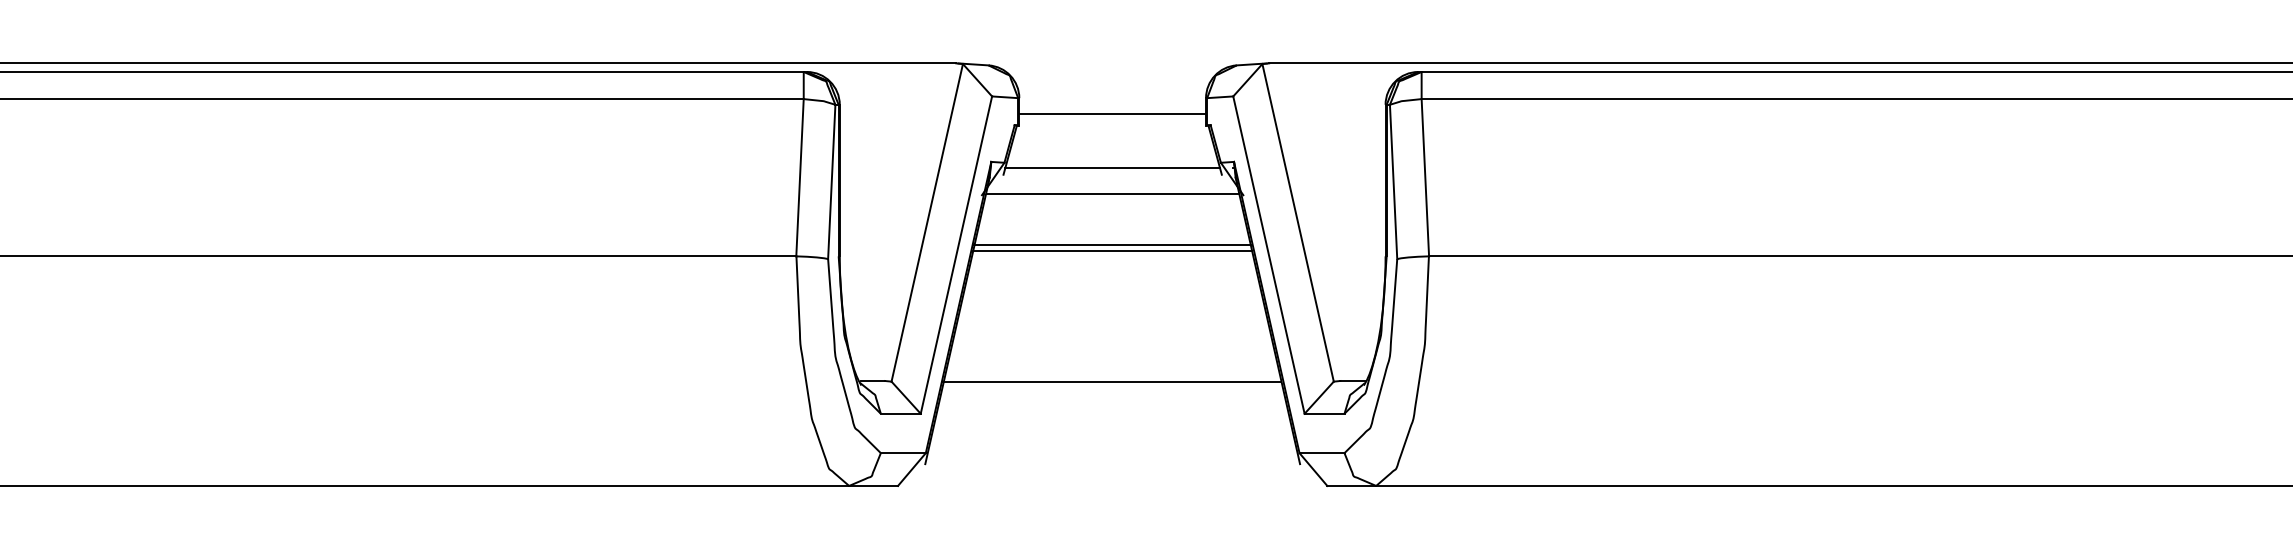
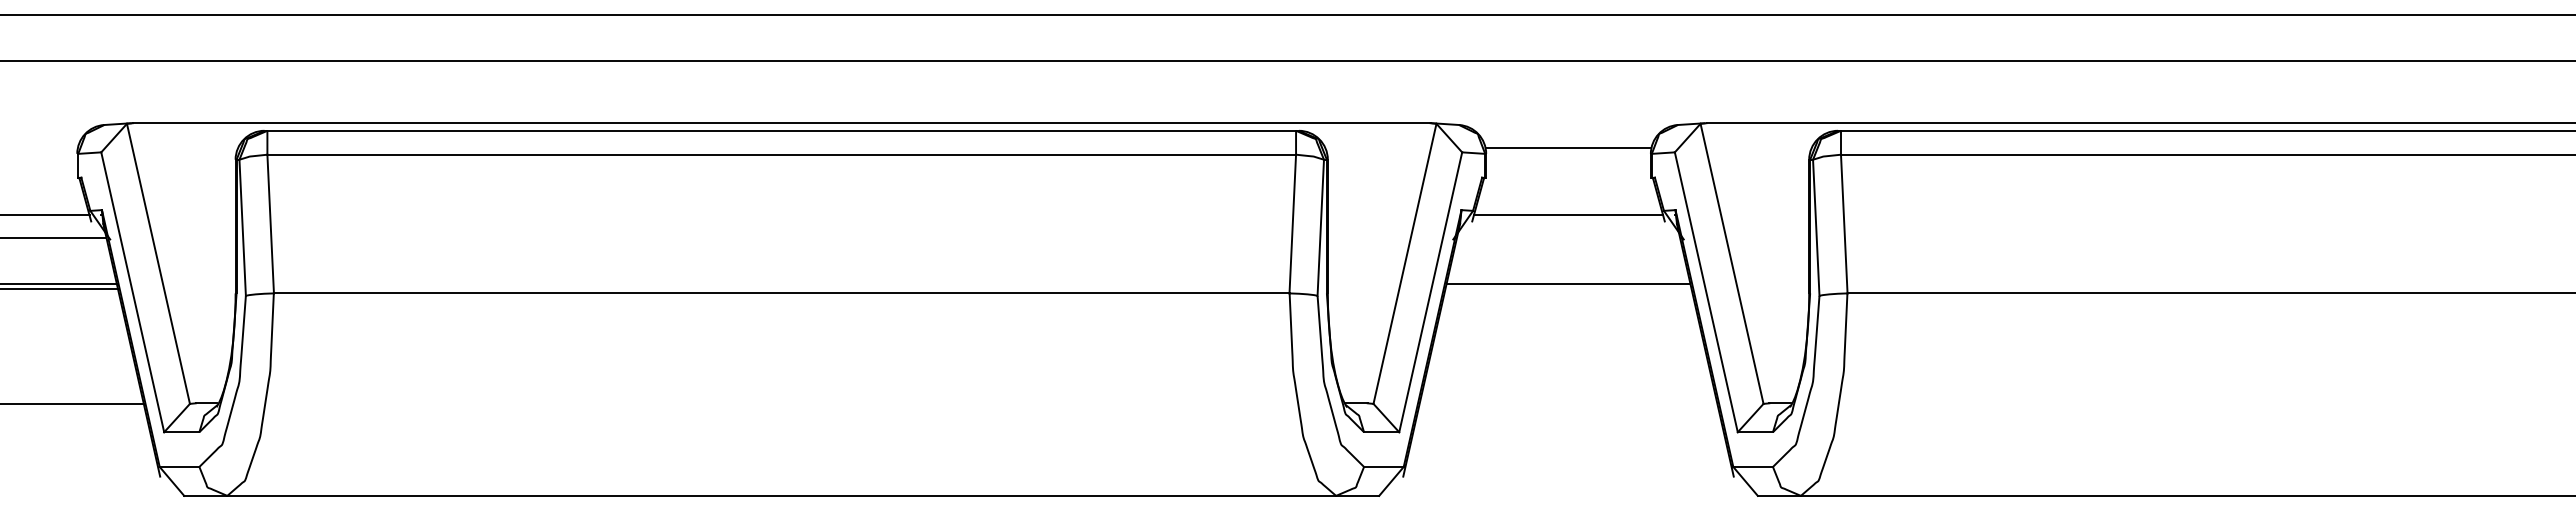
line: (1112, 114) -> (1568, 148), moved
line: (1112, 194) -> (1568, 238), removed
line: (1112, 250) -> (1568, 288), removed
line: (1112, 382) -> (1568, 404), removed

